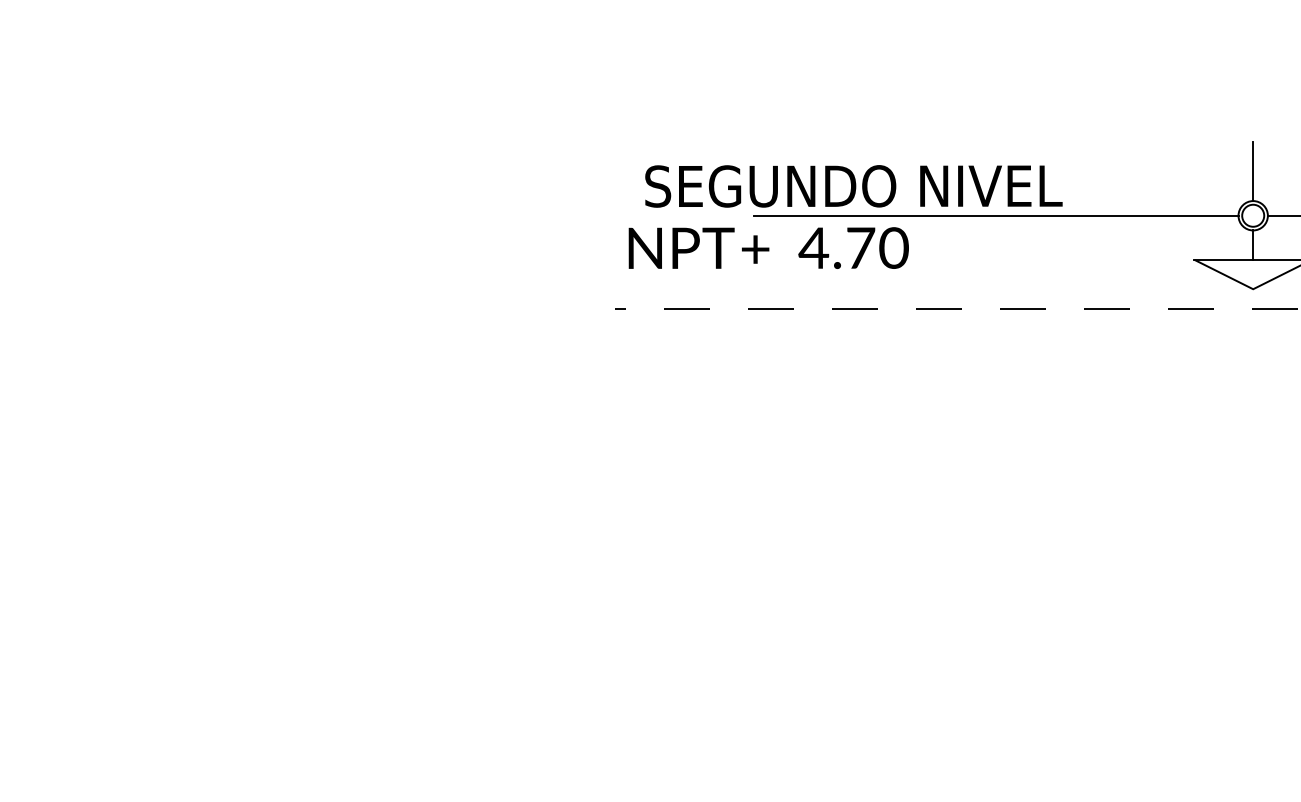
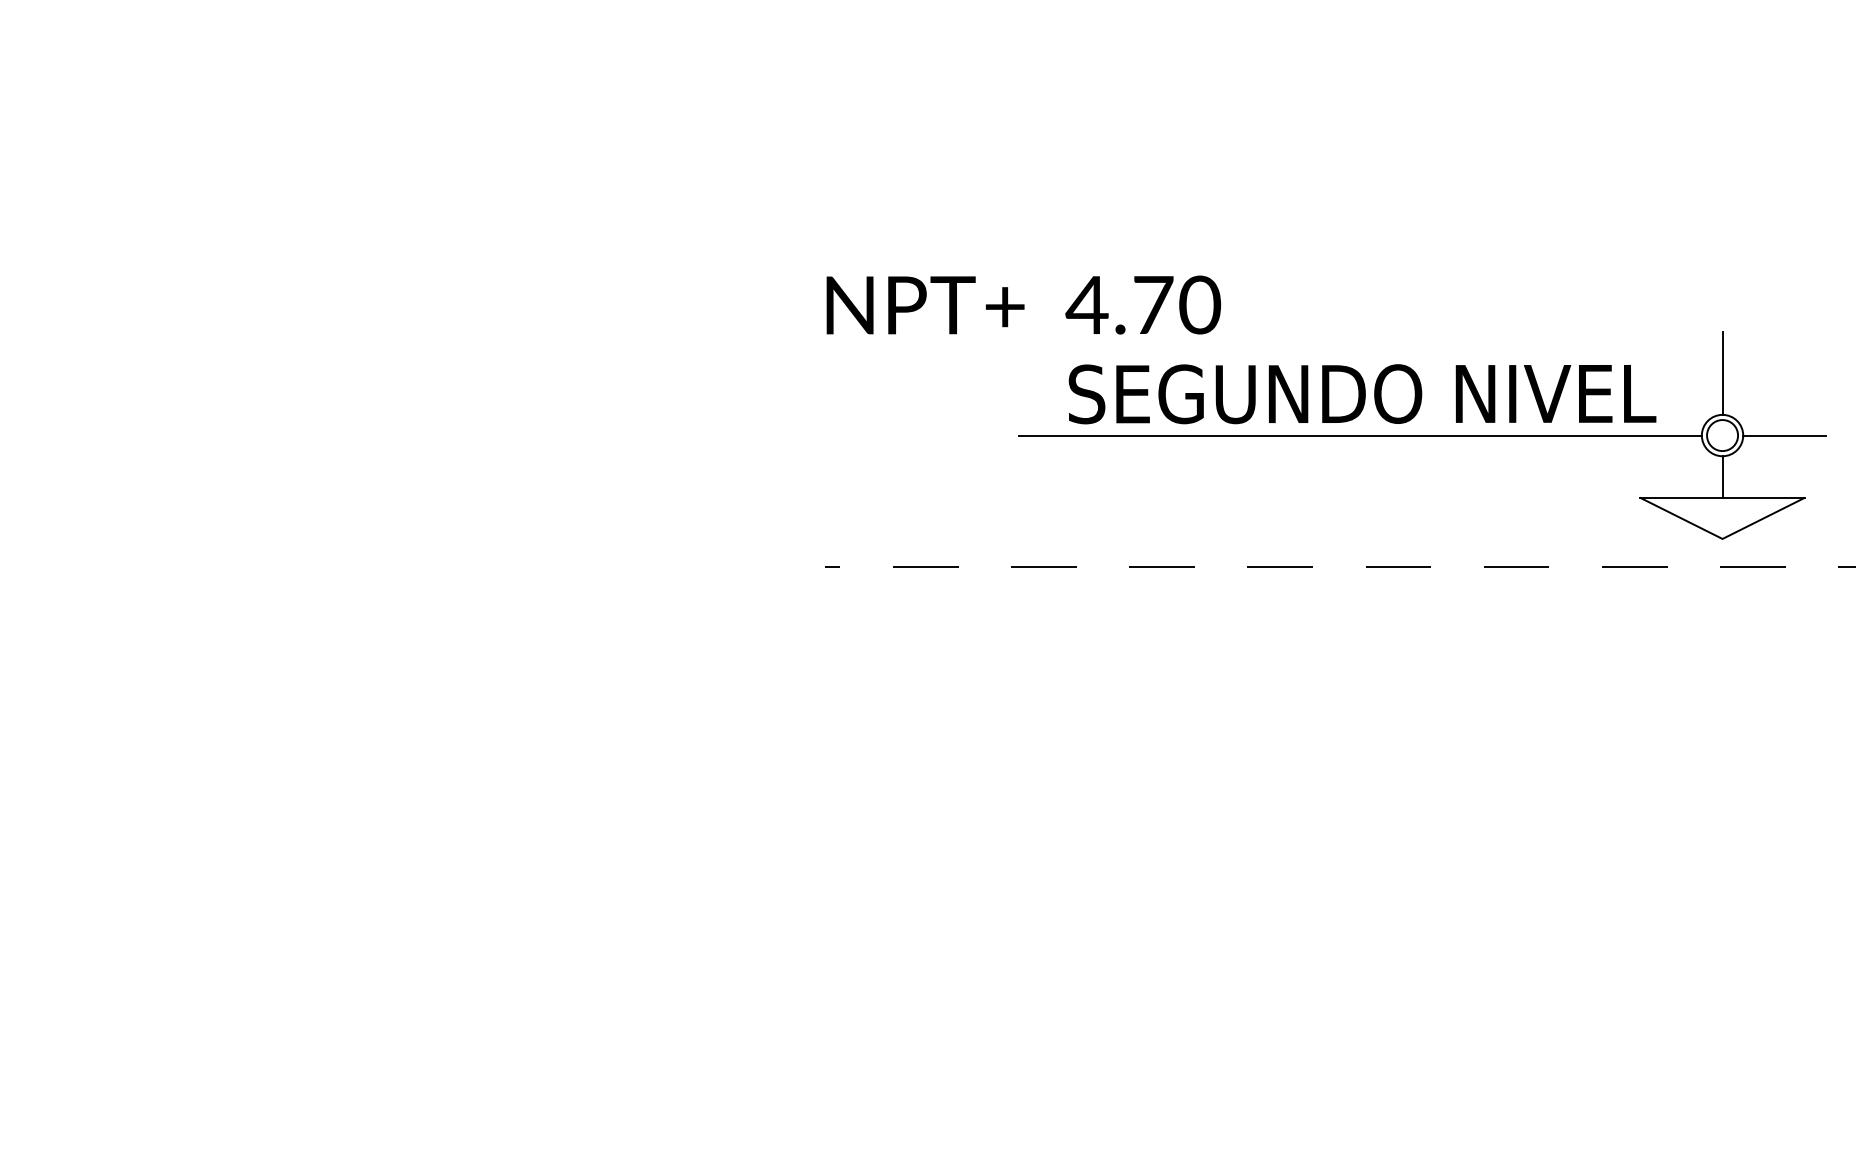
text: (853, 186) -> (1362, 394), moved
text: (768, 247) -> (1023, 304), moved

